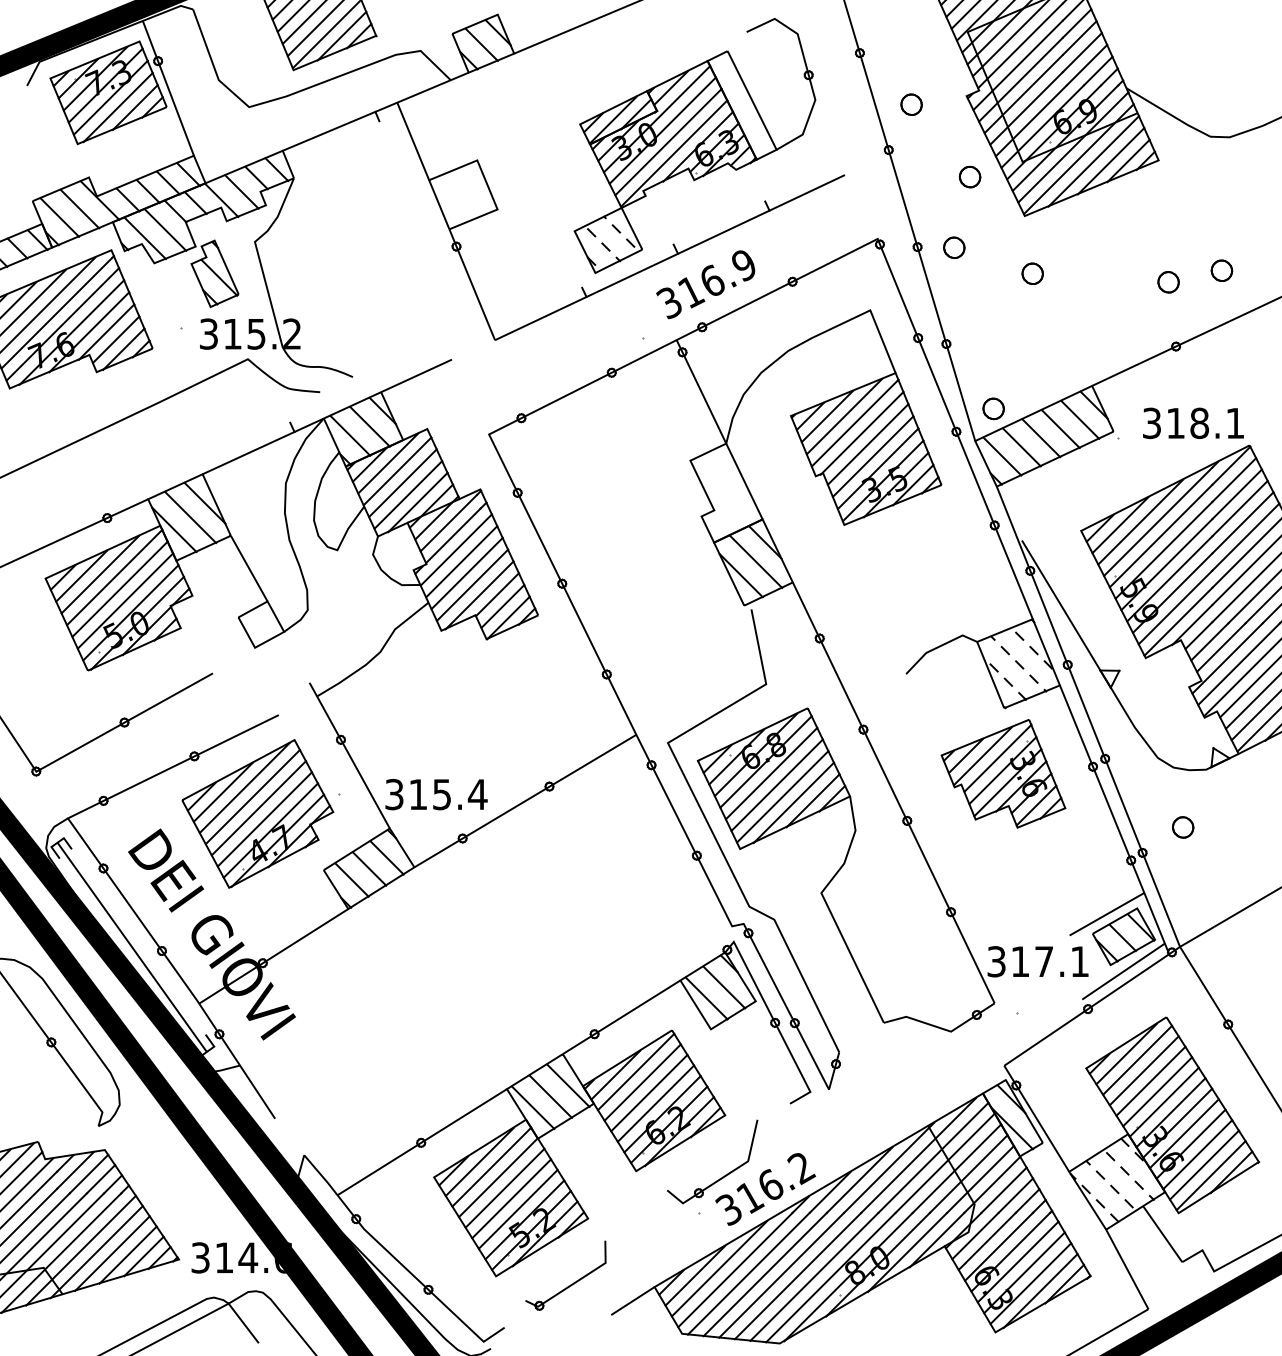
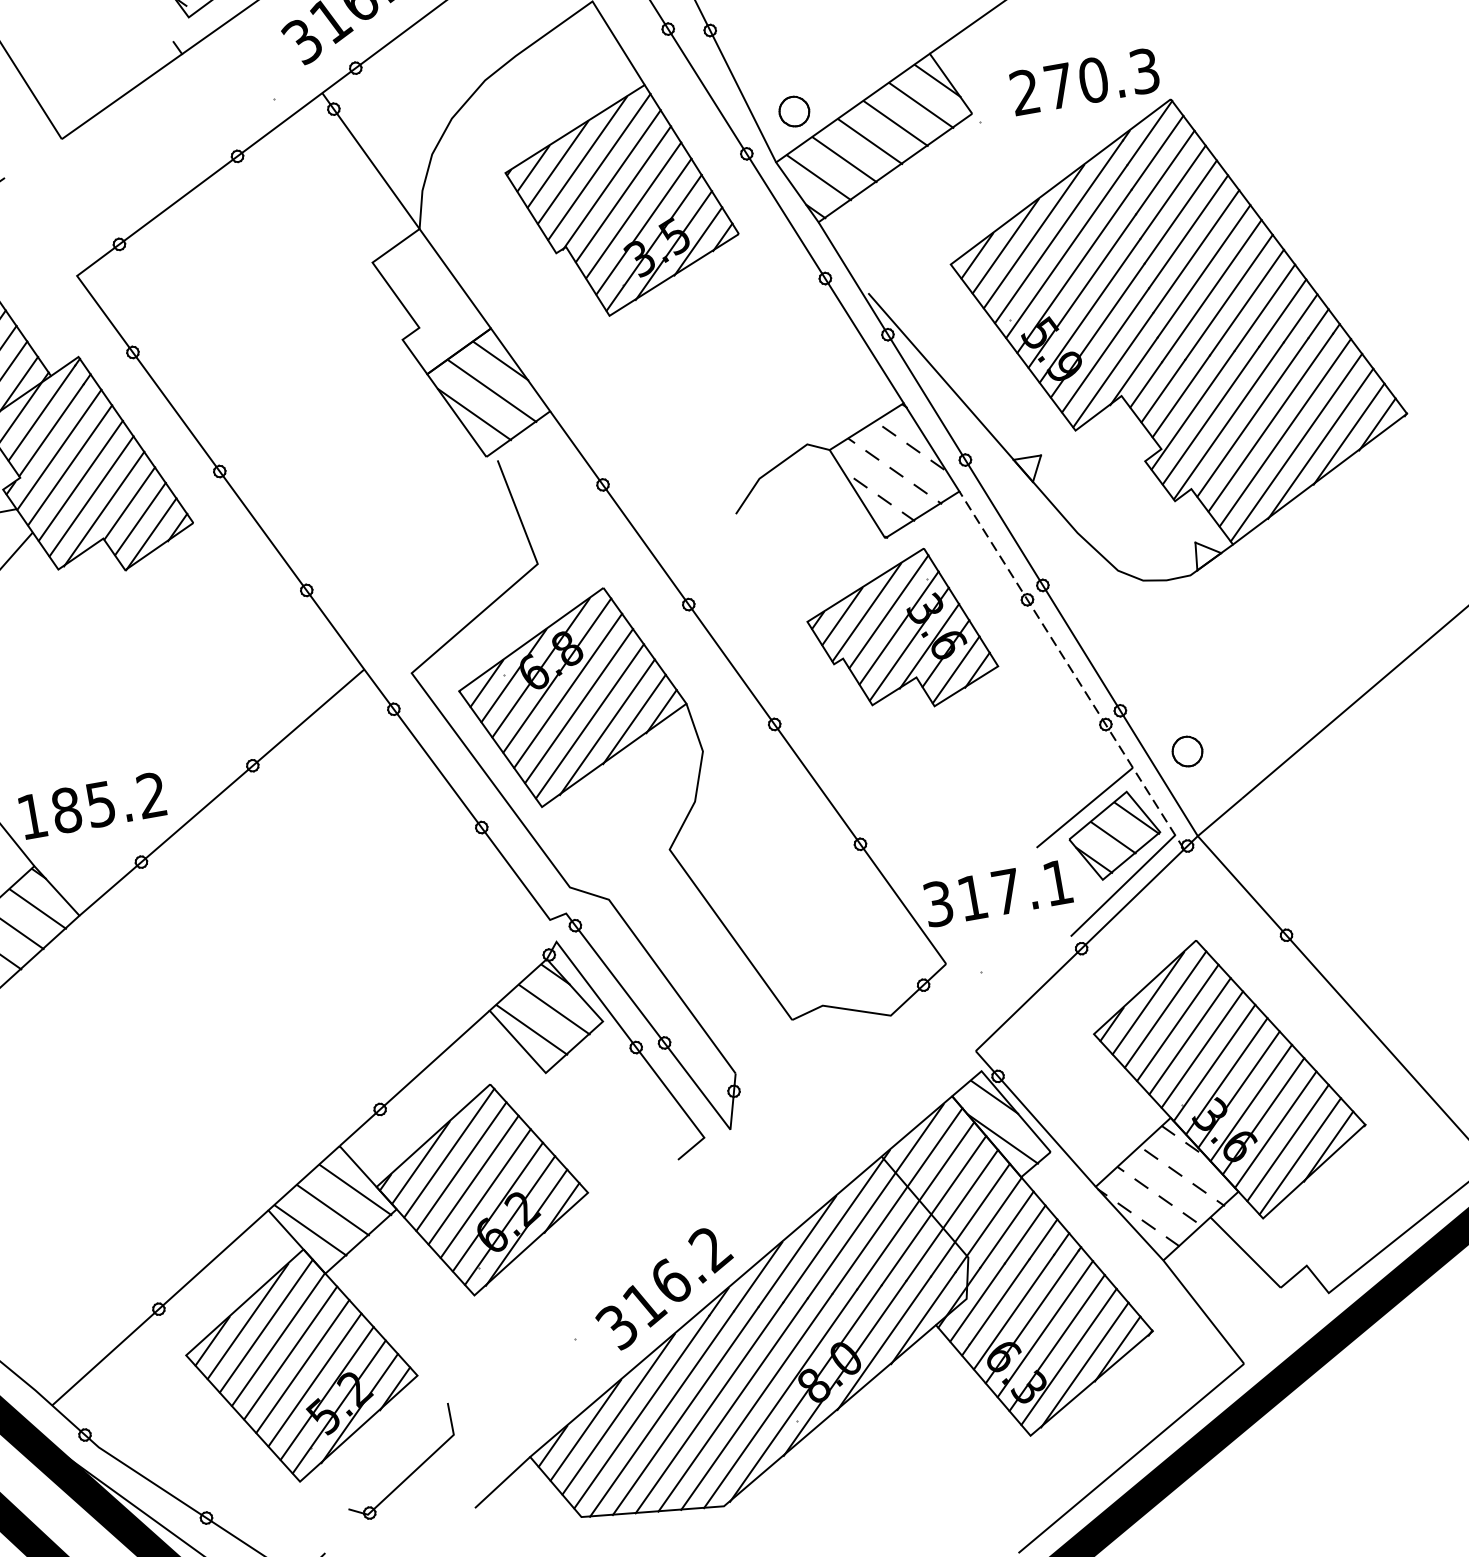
text: (1193, 423) -> (1084, 82), 318.1 -> 270.3
text: (436, 794) -> (92, 805), 315.4 -> 185.2
line: (1114, 819) -> (1071, 670), solid -> dashed
part: (1183, 827) -> (1188, 751), moved
part: (722, 1176) -> (599, 1281), removed

